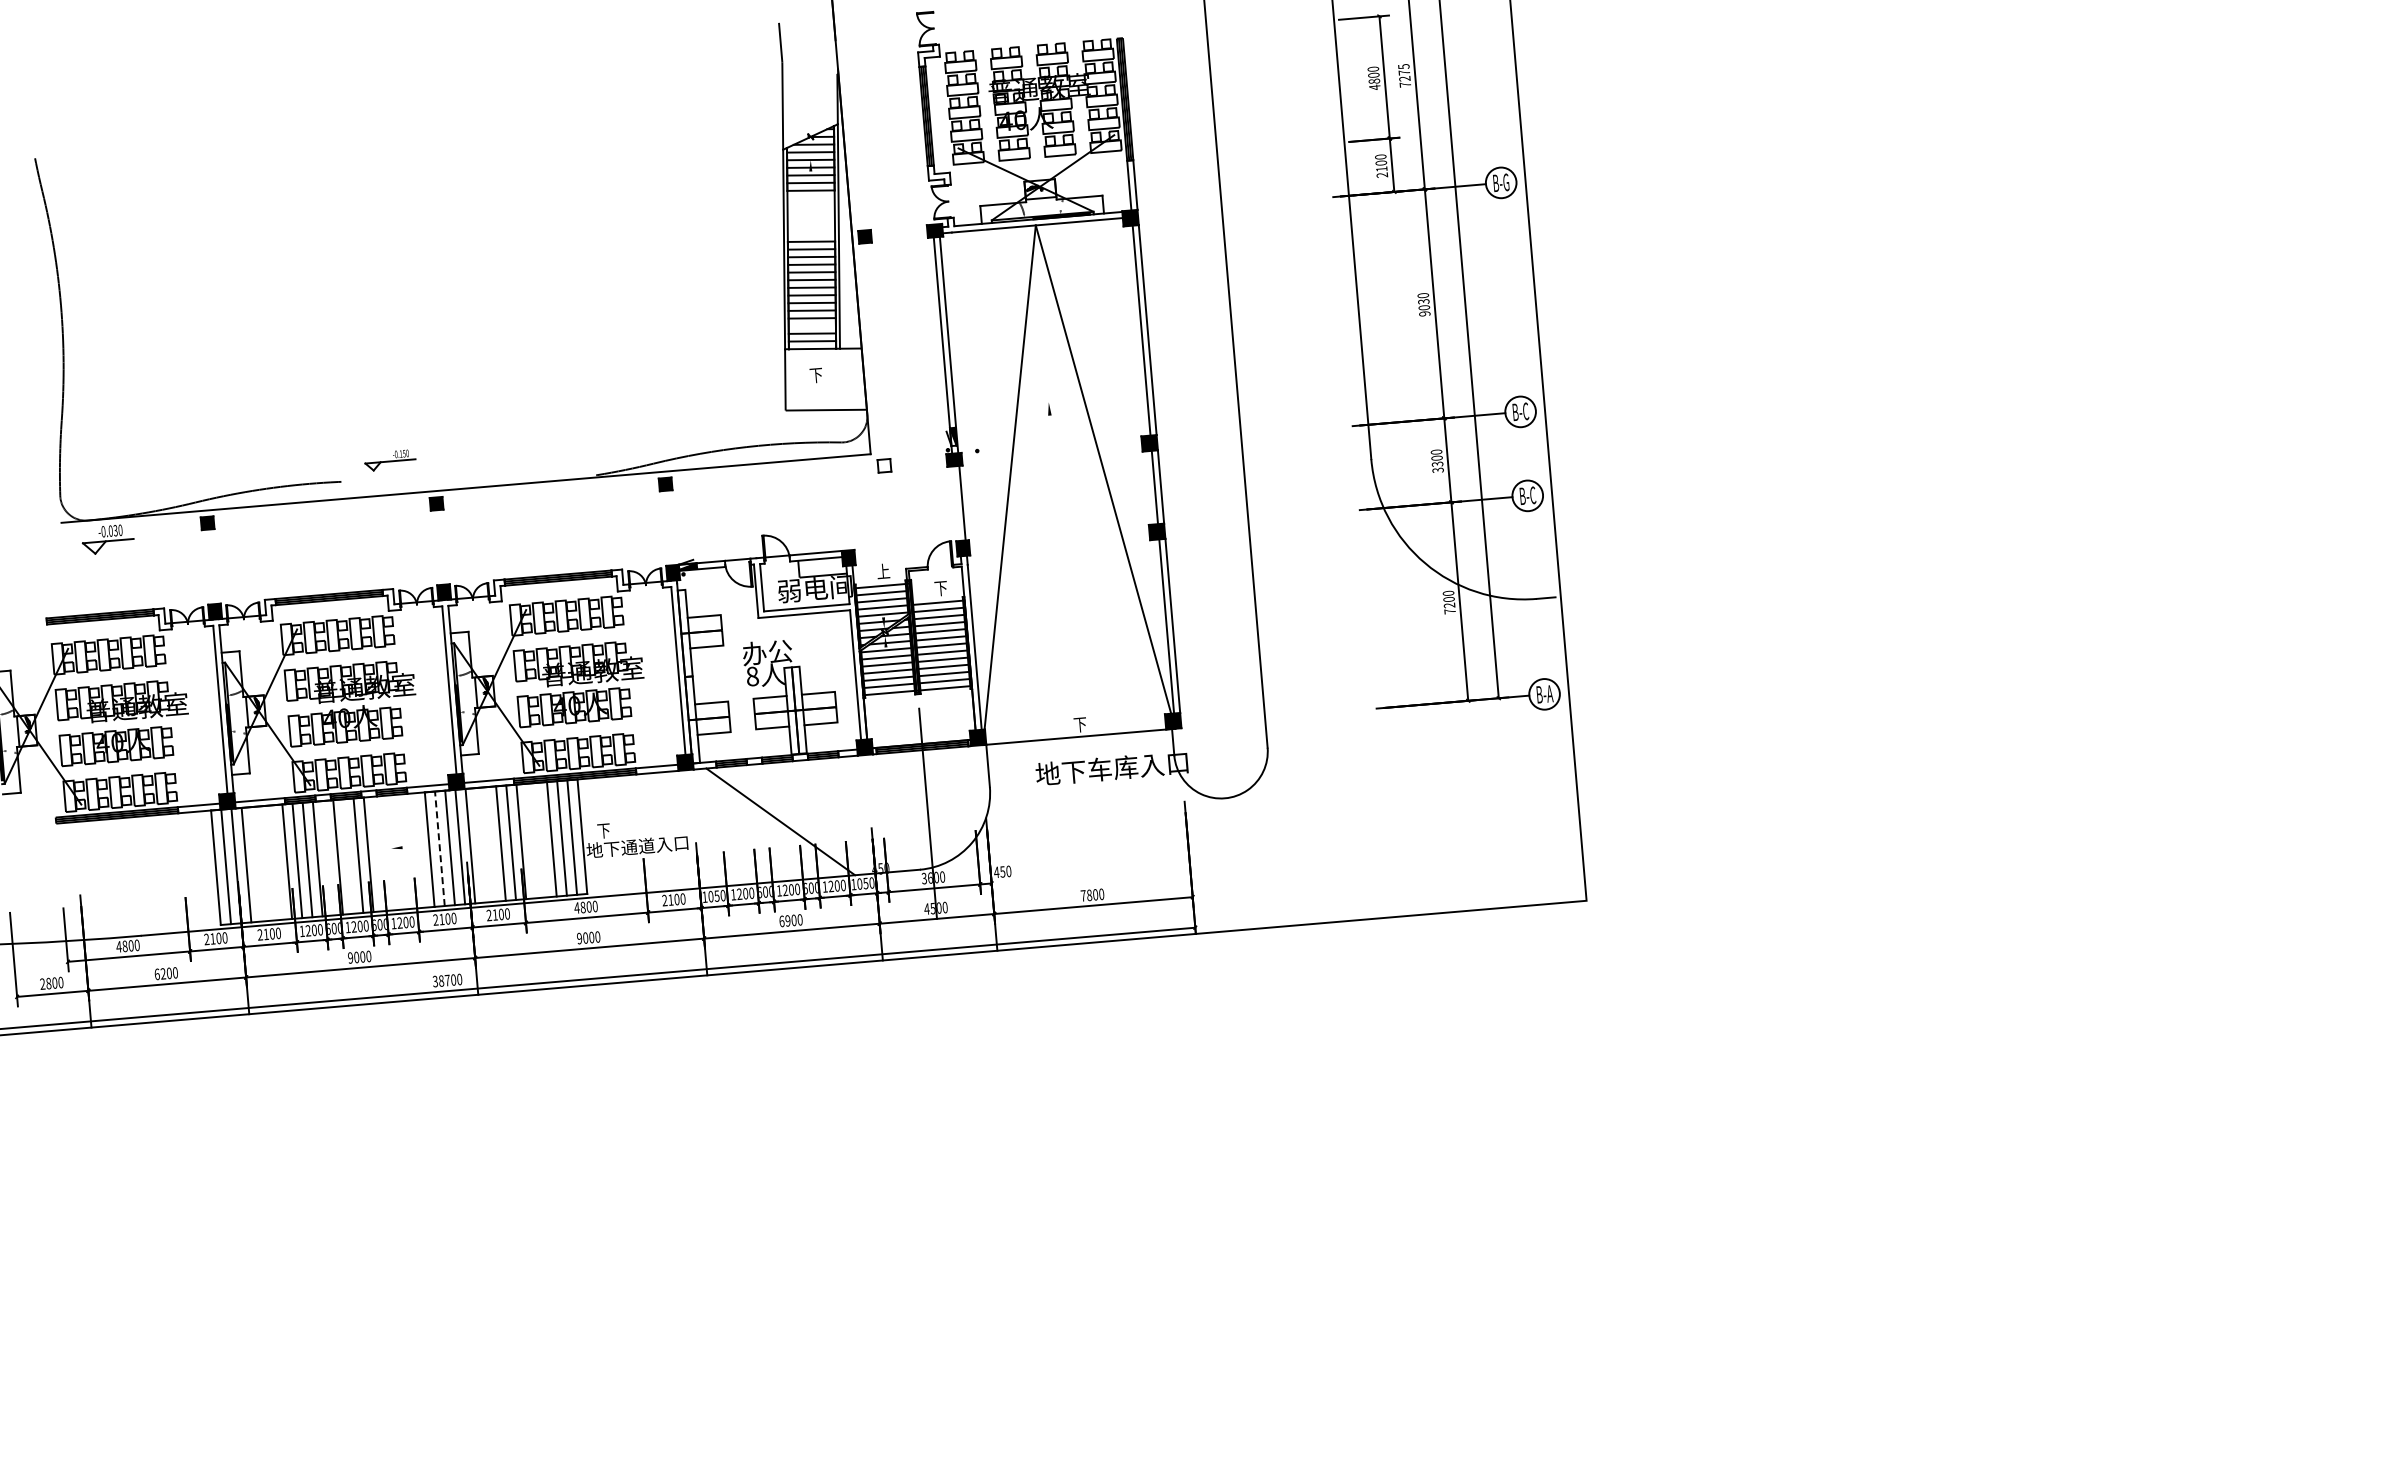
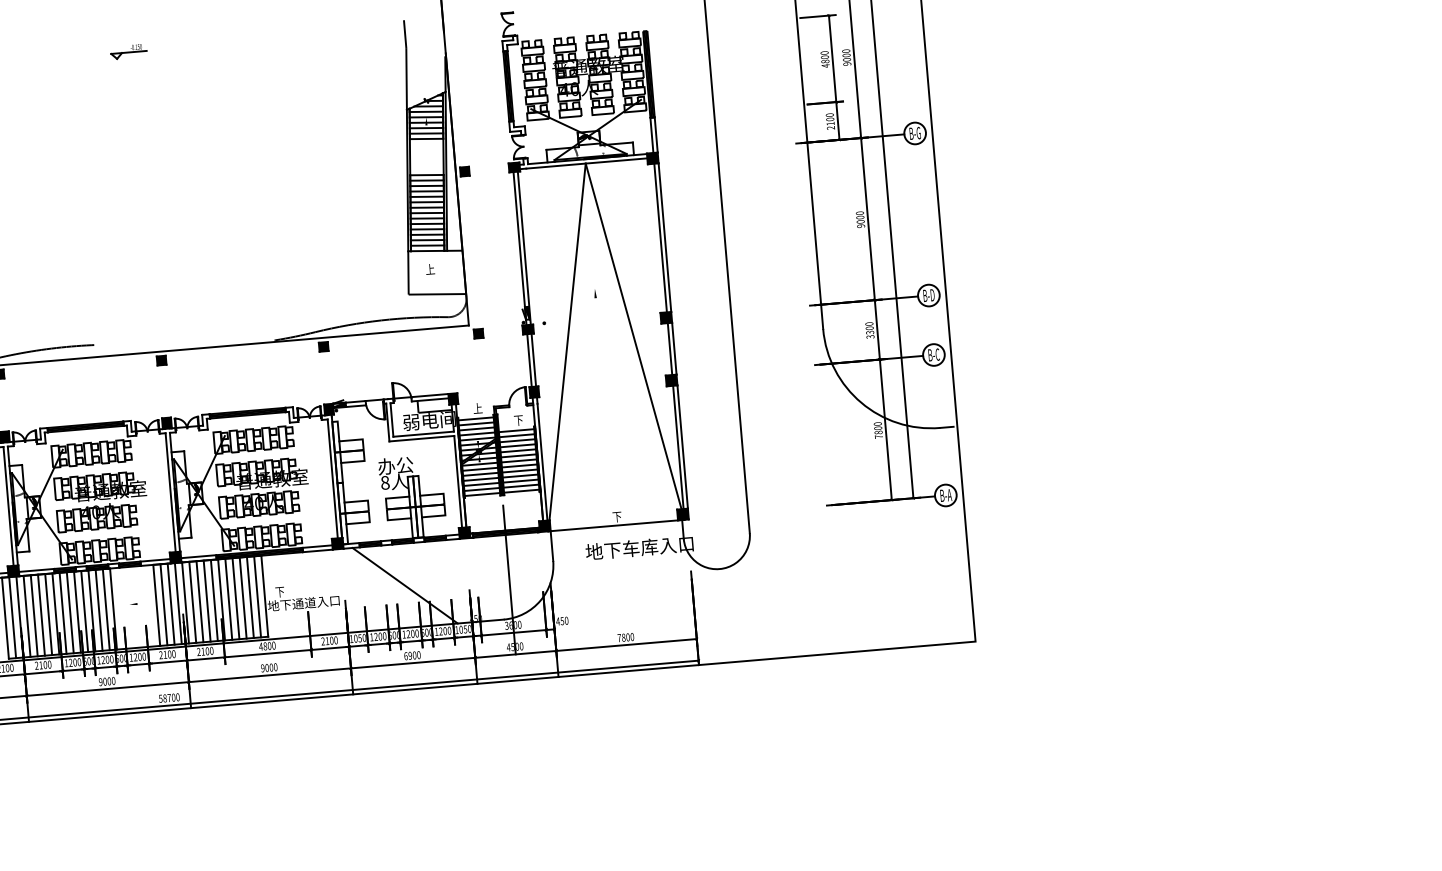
text: (1404, 75) -> (846, 57), 7275 -> 9000
text: (1423, 301) -> (860, 217), 9030 -> 9000
line: (811, 325) -> (426, 234), added
text: (816, 375) -> (430, 269), 下 -> 上
text: (1522, 411) -> (930, 295), B-C -> B-D
part: (390, 460) -> (128, 51), moved
fill: (884, 465) -> (478, 333), added
line: (956, 503) -> (529, 360), added
text: (1449, 605) -> (878, 432), 7200 -> 7800
line: (541, 839) -> (235, 598), added
line: (531, 840) -> (228, 598), added
line: (490, 844) -> (199, 601), added
line: (480, 845) -> (192, 602), added
line: (439, 848) -> (163, 604), dashed -> solid
line: (348, 856) -> (99, 610), added
line: (327, 858) -> (84, 611), added
line: (276, 862) -> (48, 614), added
line: (266, 863) -> (41, 615), added
line: (256, 864) -> (34, 615), added
text: (434, 980) -> (160, 698), 38700 -> 58700

